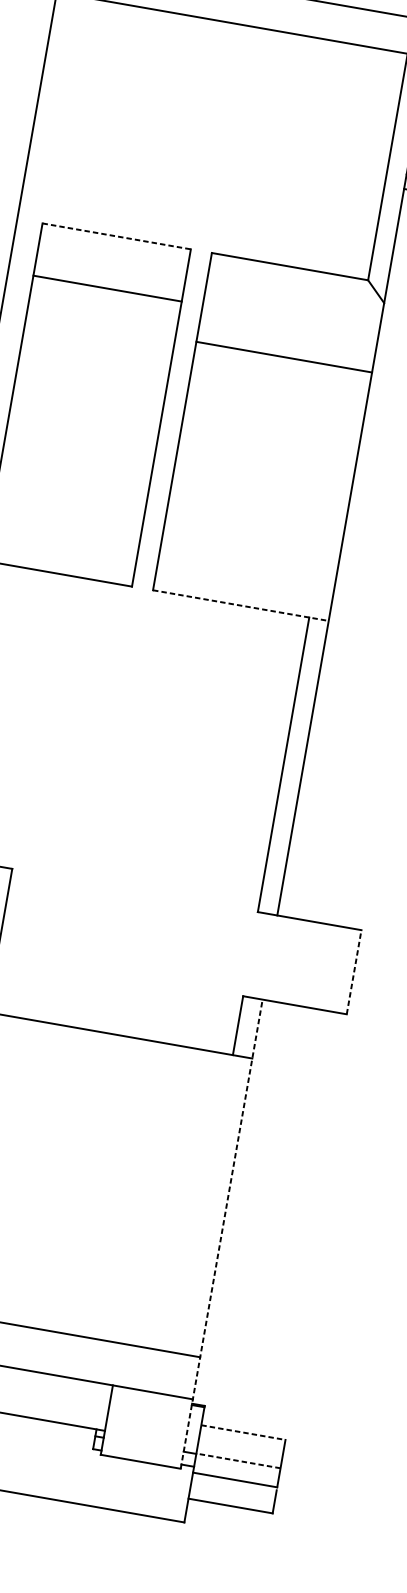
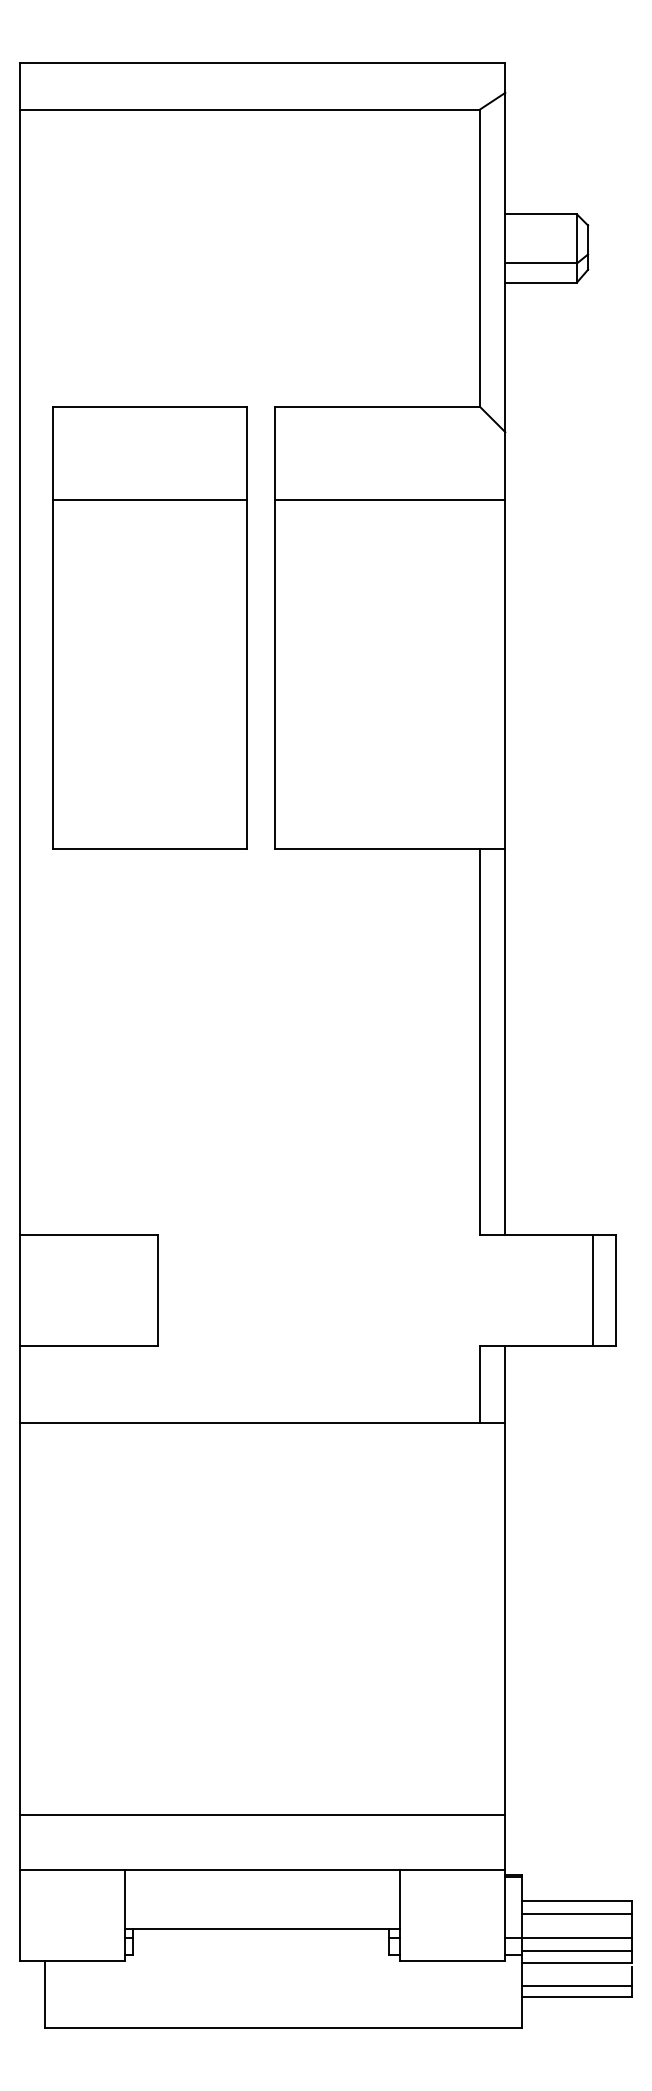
line: (117, 236) -> (150, 406), dashed -> solid
line: (107, 288) -> (149, 500), moved
line: (283, 357) -> (389, 500), moved
line: (241, 605) -> (390, 848), dashed -> solid
line: (336, 969) -> (592, 1290), added
line: (354, 971) -> (615, 1289), dashed -> solid
line: (221, 1234) -> (505, 1653), dashed -> solid
line: (243, 1432) -> (577, 1900), dashed -> solid
line: (241, 1442) -> (576, 1914), added
line: (238, 1460) -> (576, 1937), dashed -> solid
line: (236, 1471) -> (576, 1951), added
line: (231, 1497) -> (576, 1985), added

